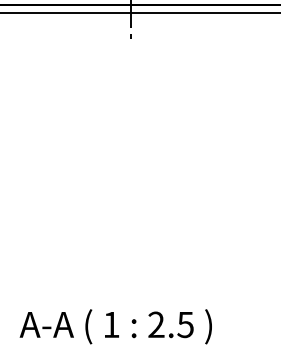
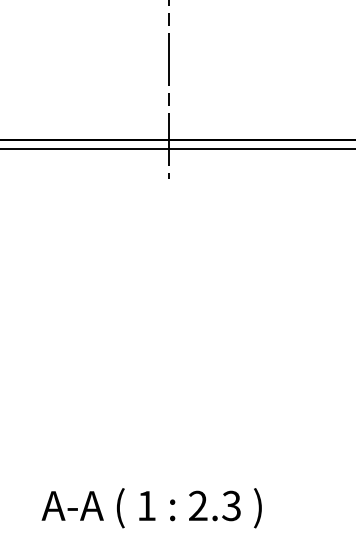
text: (185, 324) -> (231, 505), 2.5 -> 2.3

